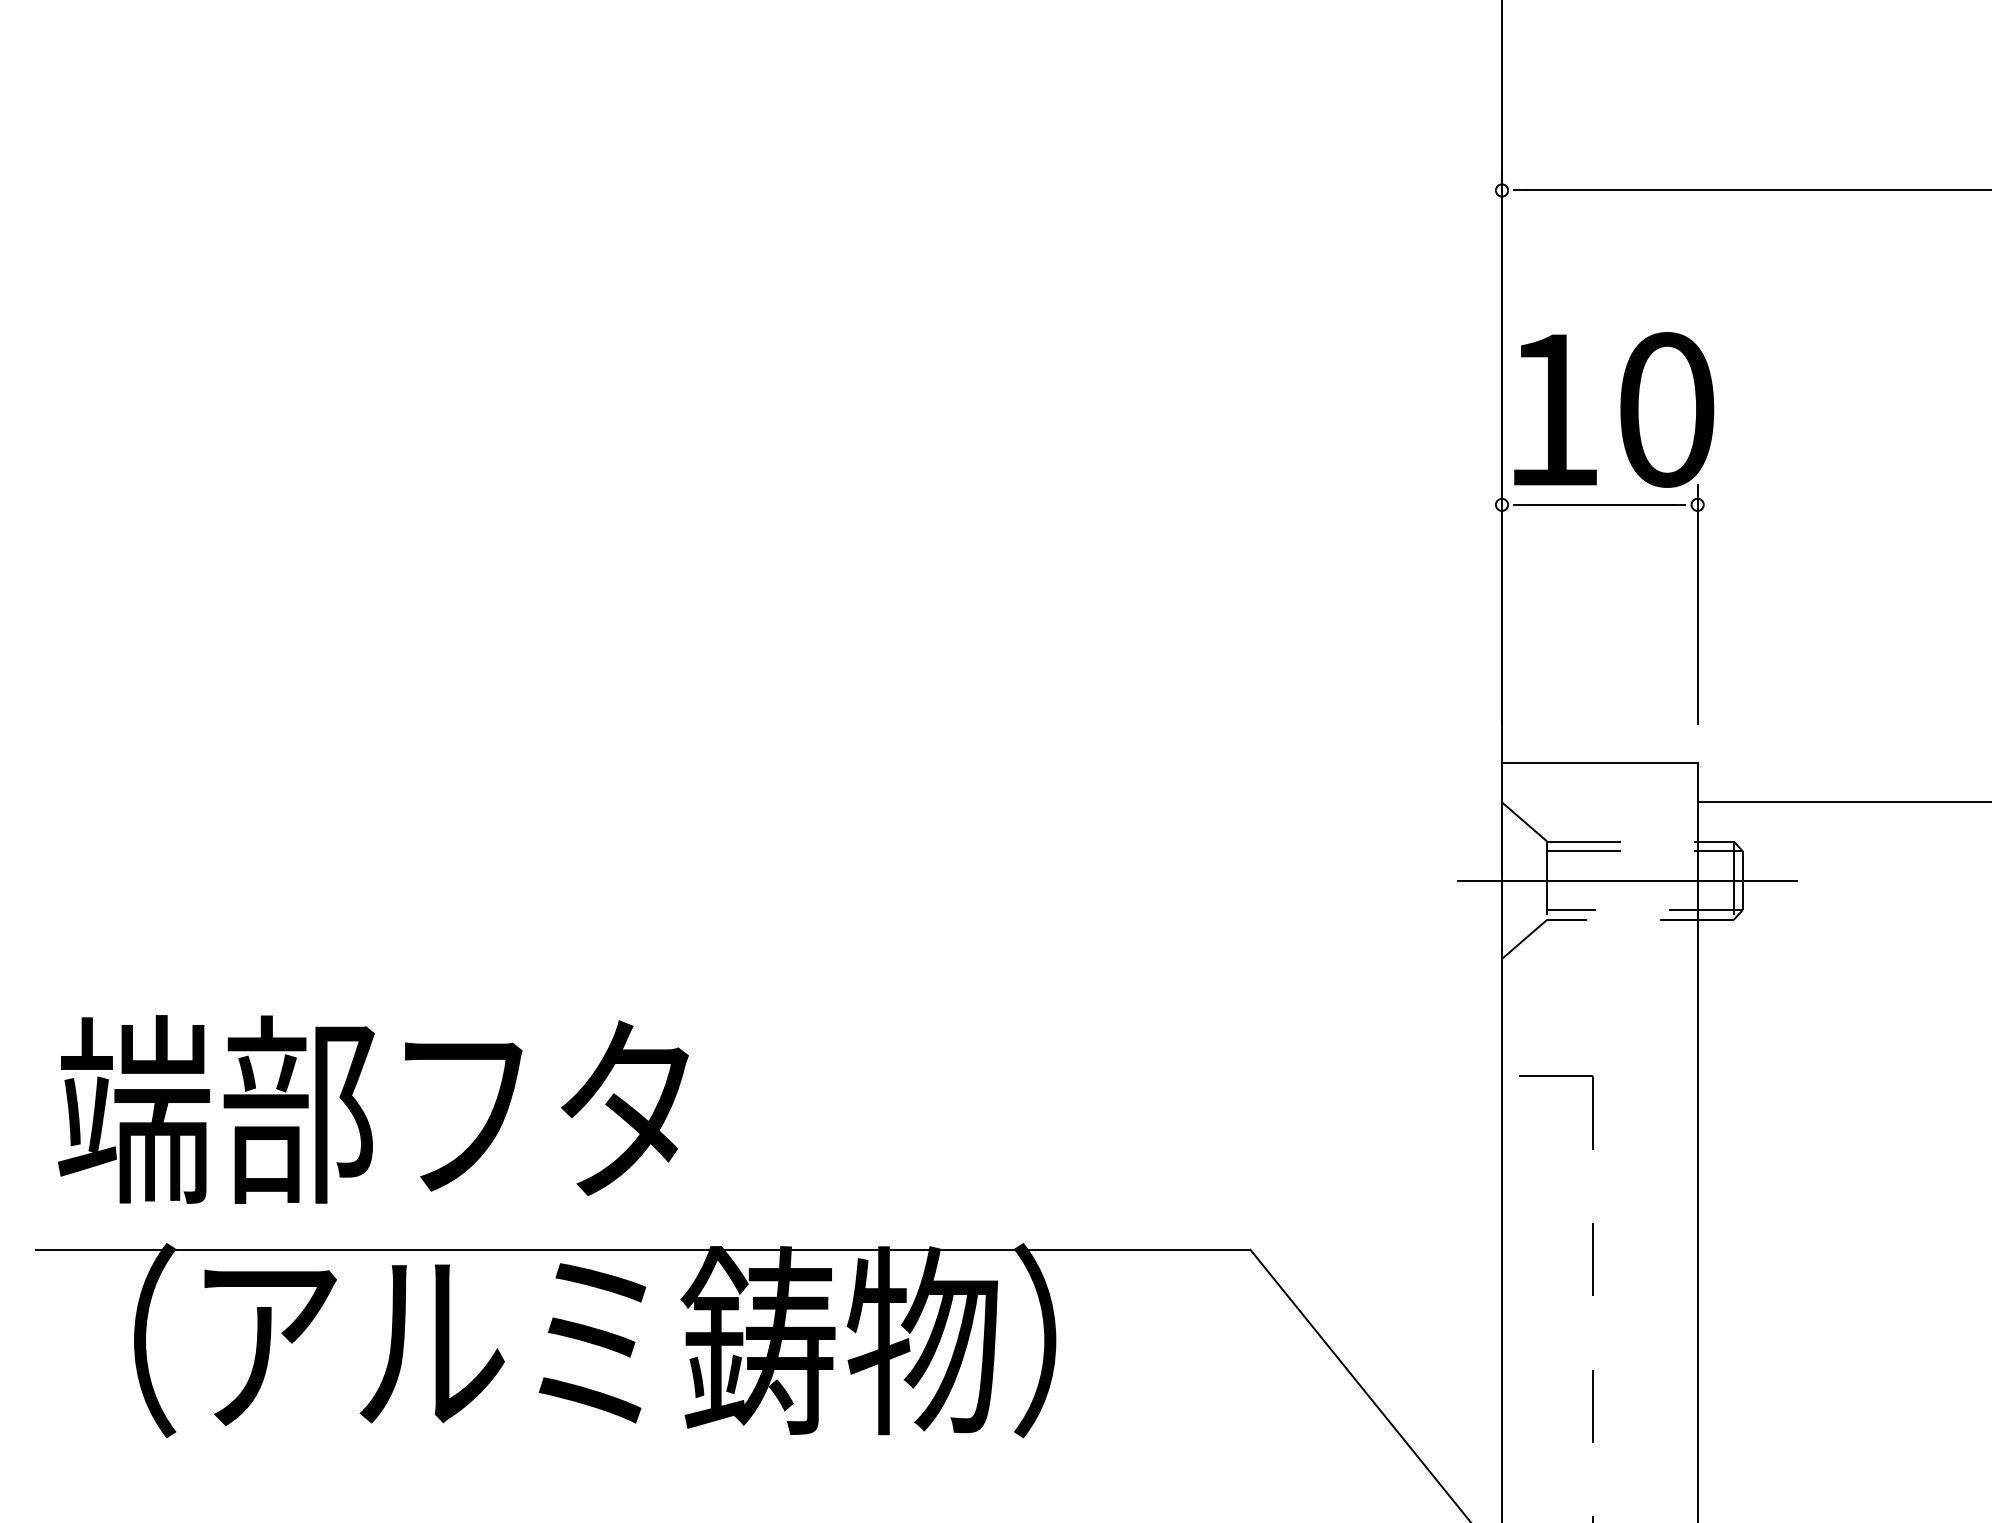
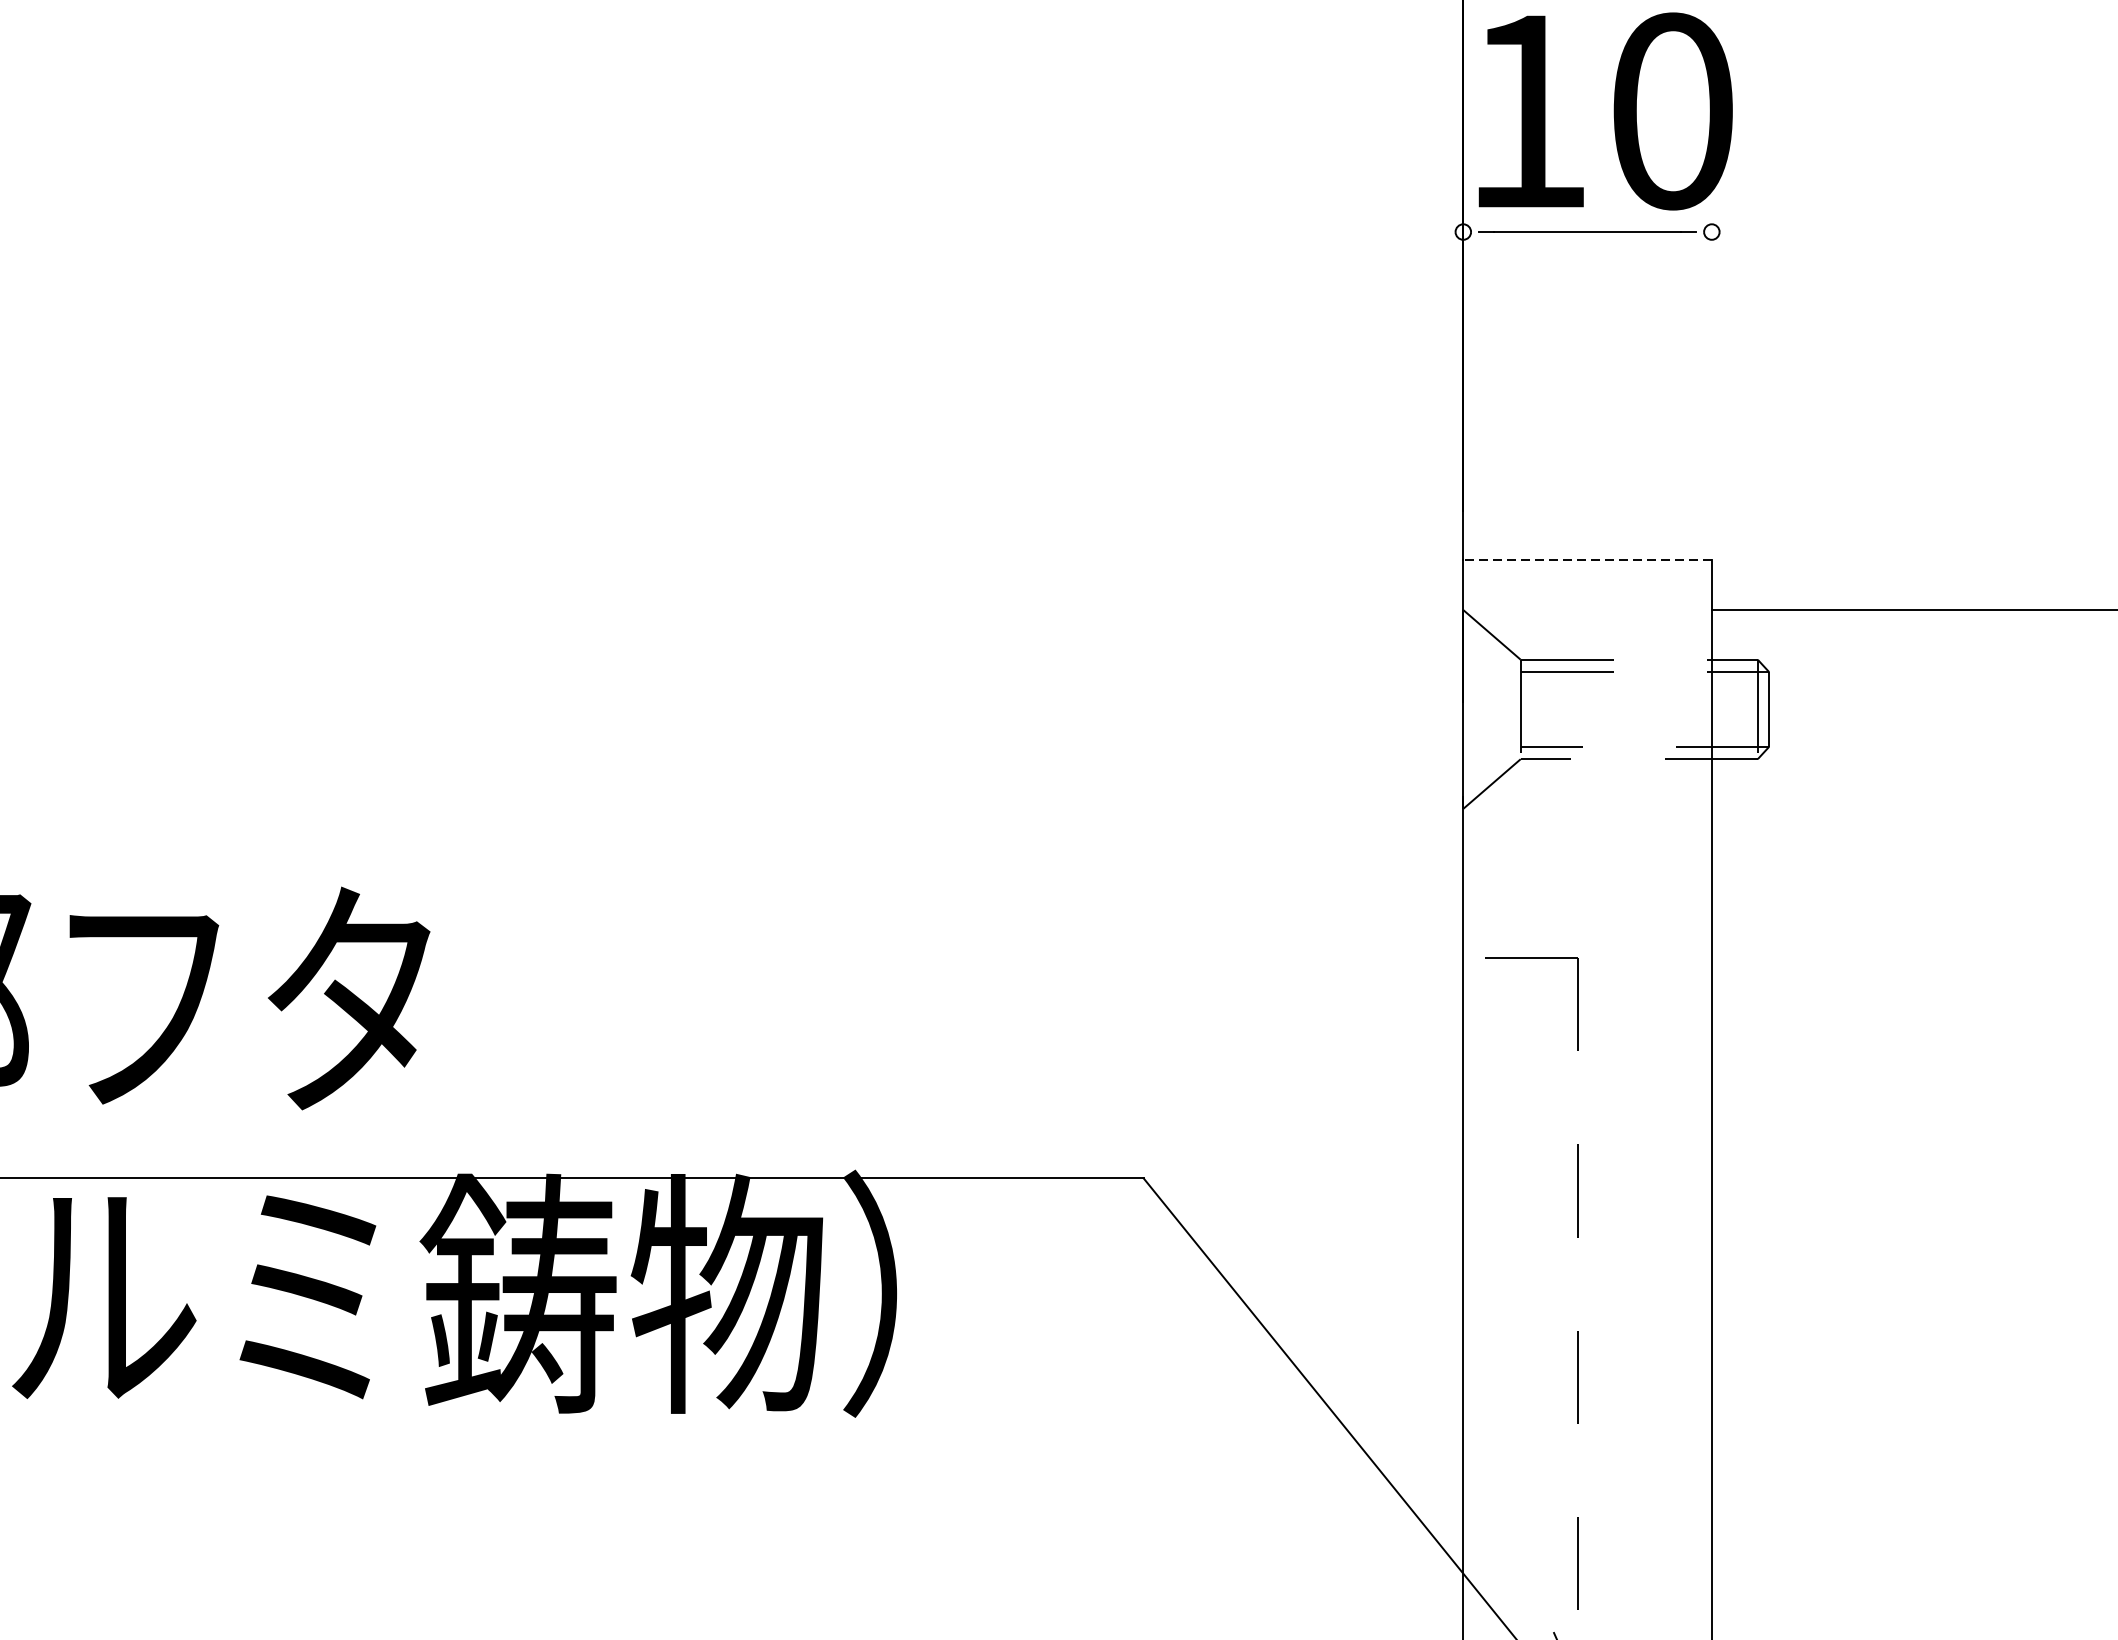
line: (1697, 604) -> (1711, 358), removed
line: (1599, 763) -> (1587, 560), solid -> dashed
line: (1627, 880) -> (1622, 709), removed

